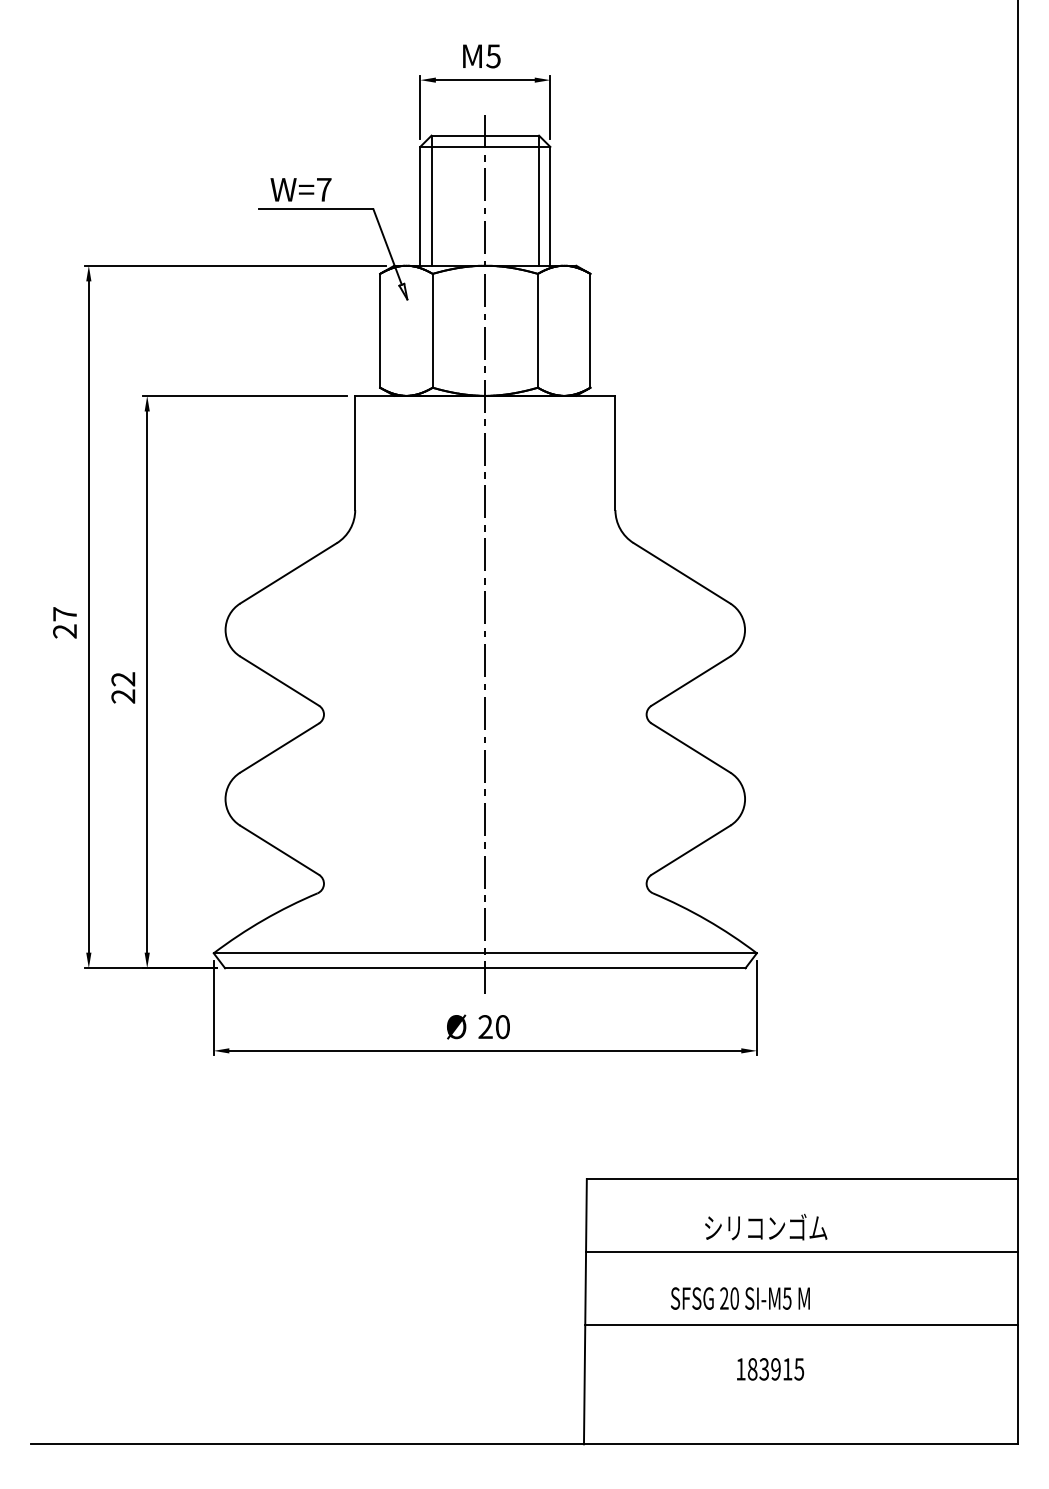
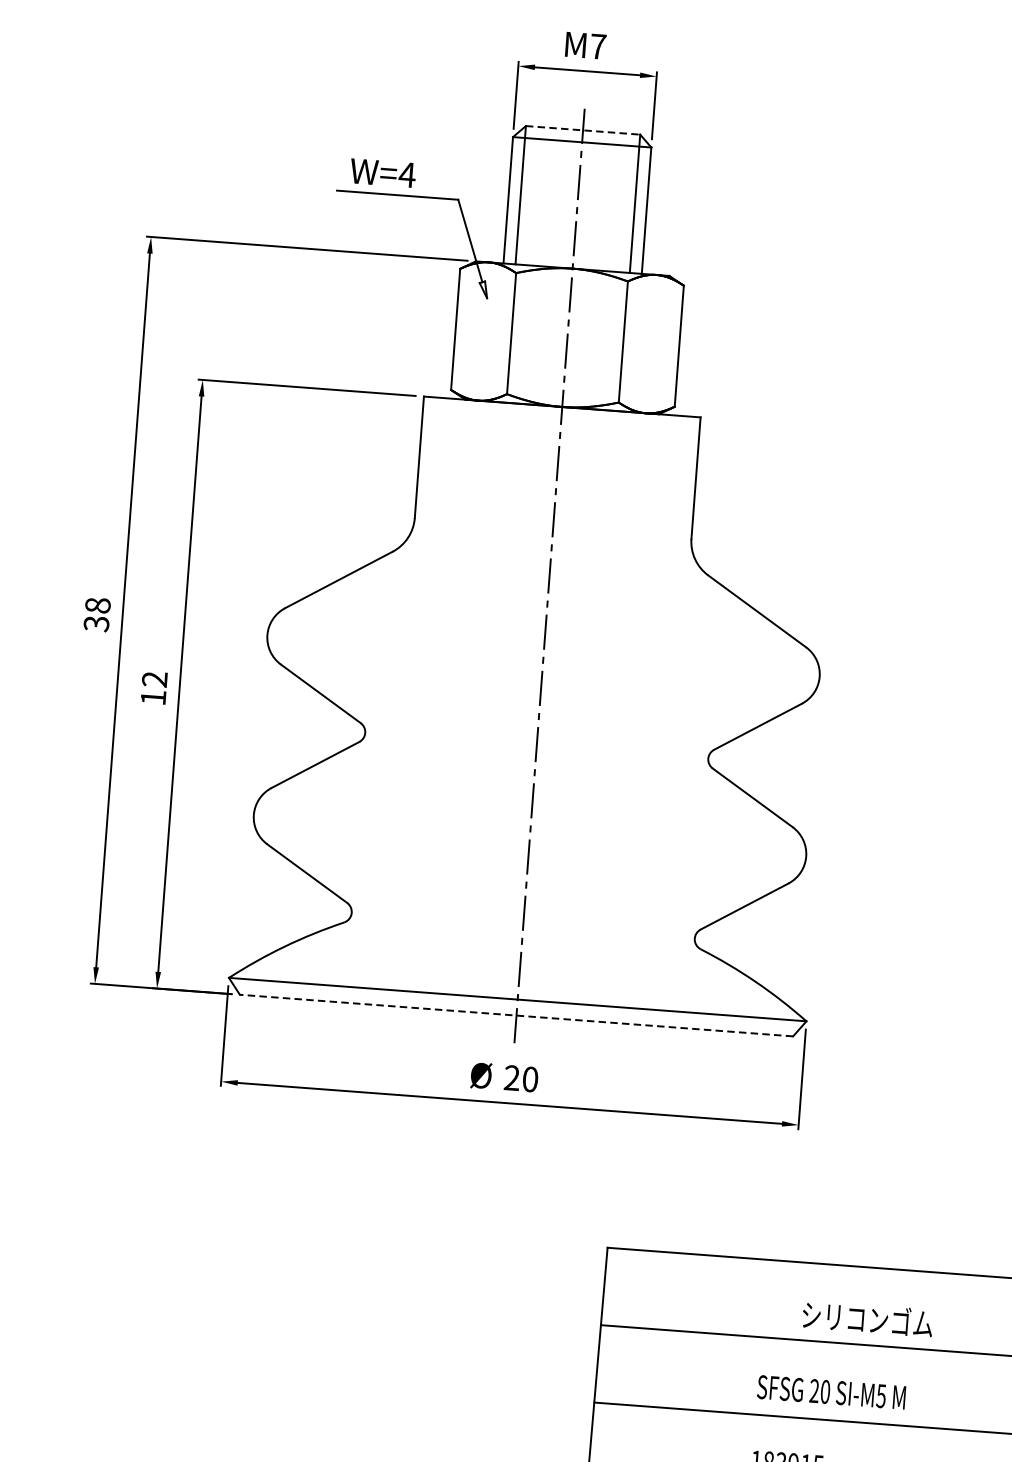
text: (493, 56) -> (598, 46), M5 -> M7
line: (485, 135) -> (583, 130), solid -> dashed
text: (324, 189) -> (407, 174), W=7 -> W=4
text: (65, 622) -> (97, 614), 27 -> 38
text: (123, 696) -> (153, 697), 22 -> 12
line: (484, 968) -> (515, 1015), solid -> dashed
text: (766, 1226) -> (868, 1318), moved
text: (740, 1298) -> (831, 1392), moved

